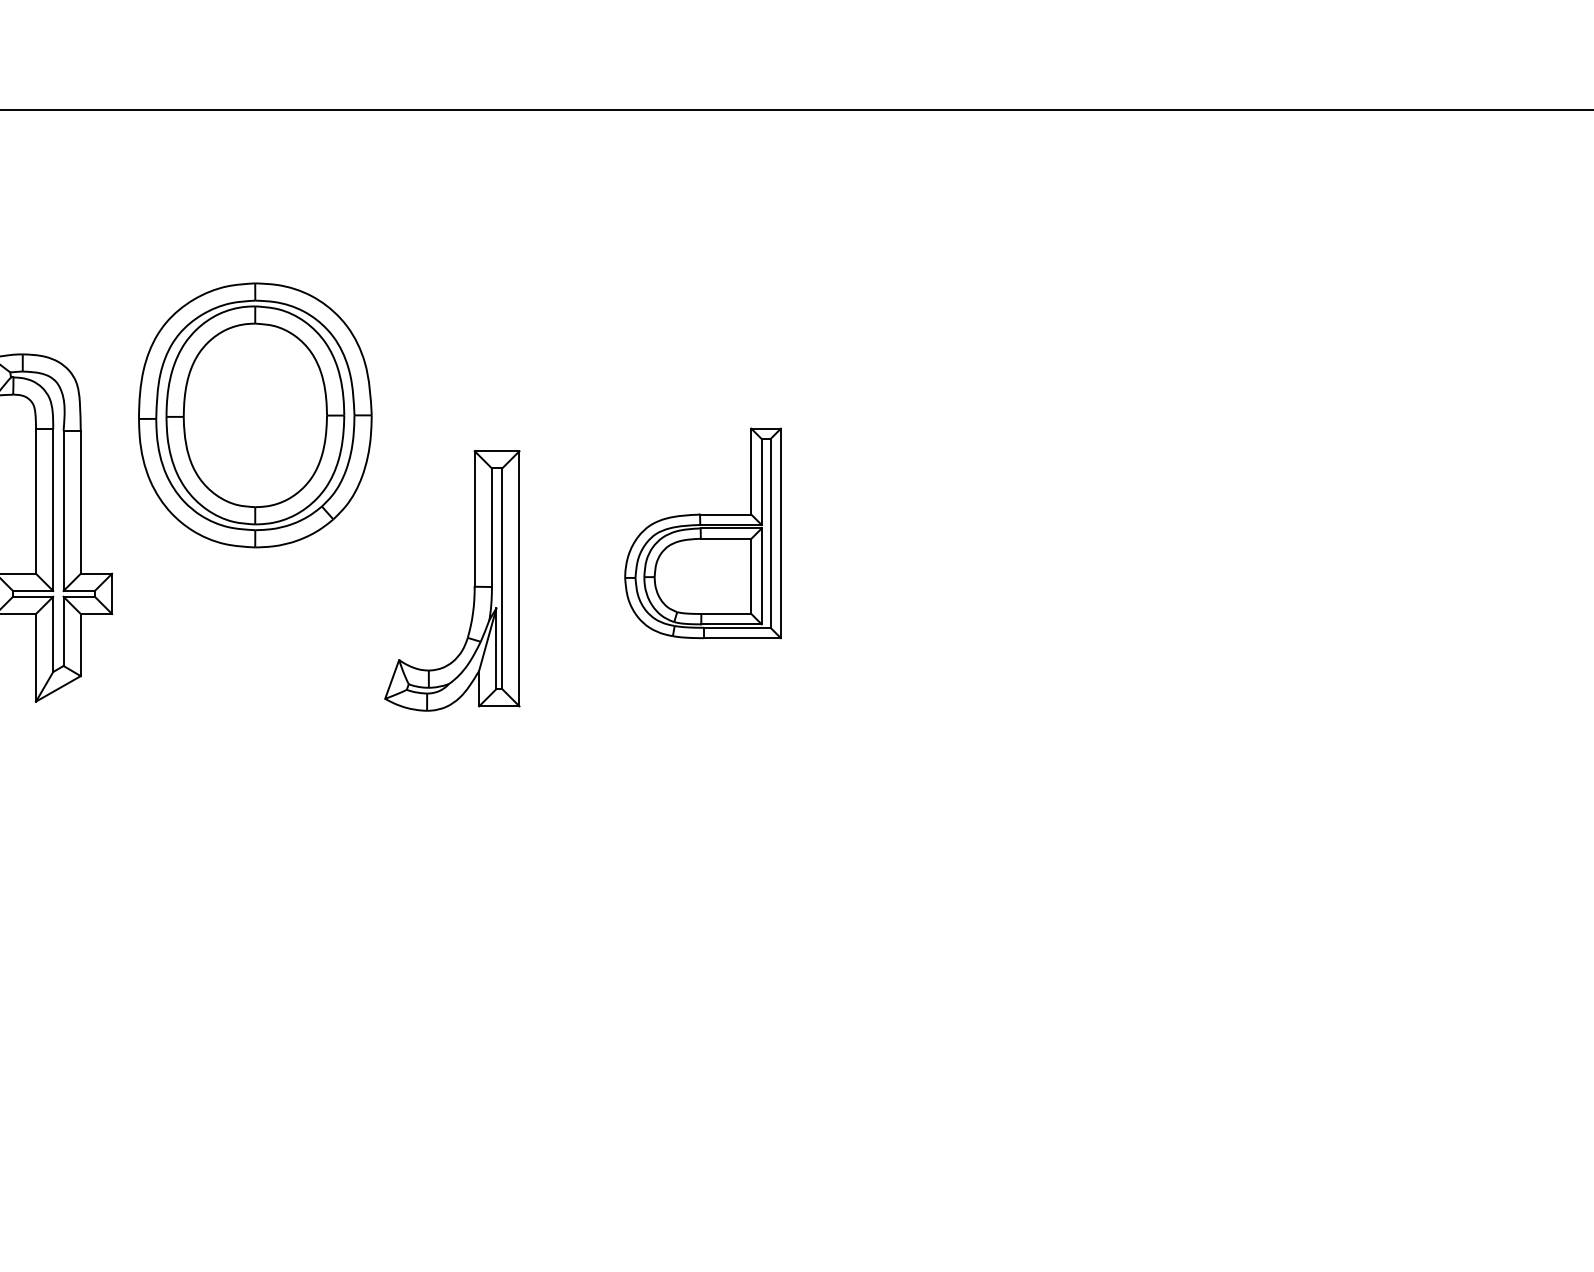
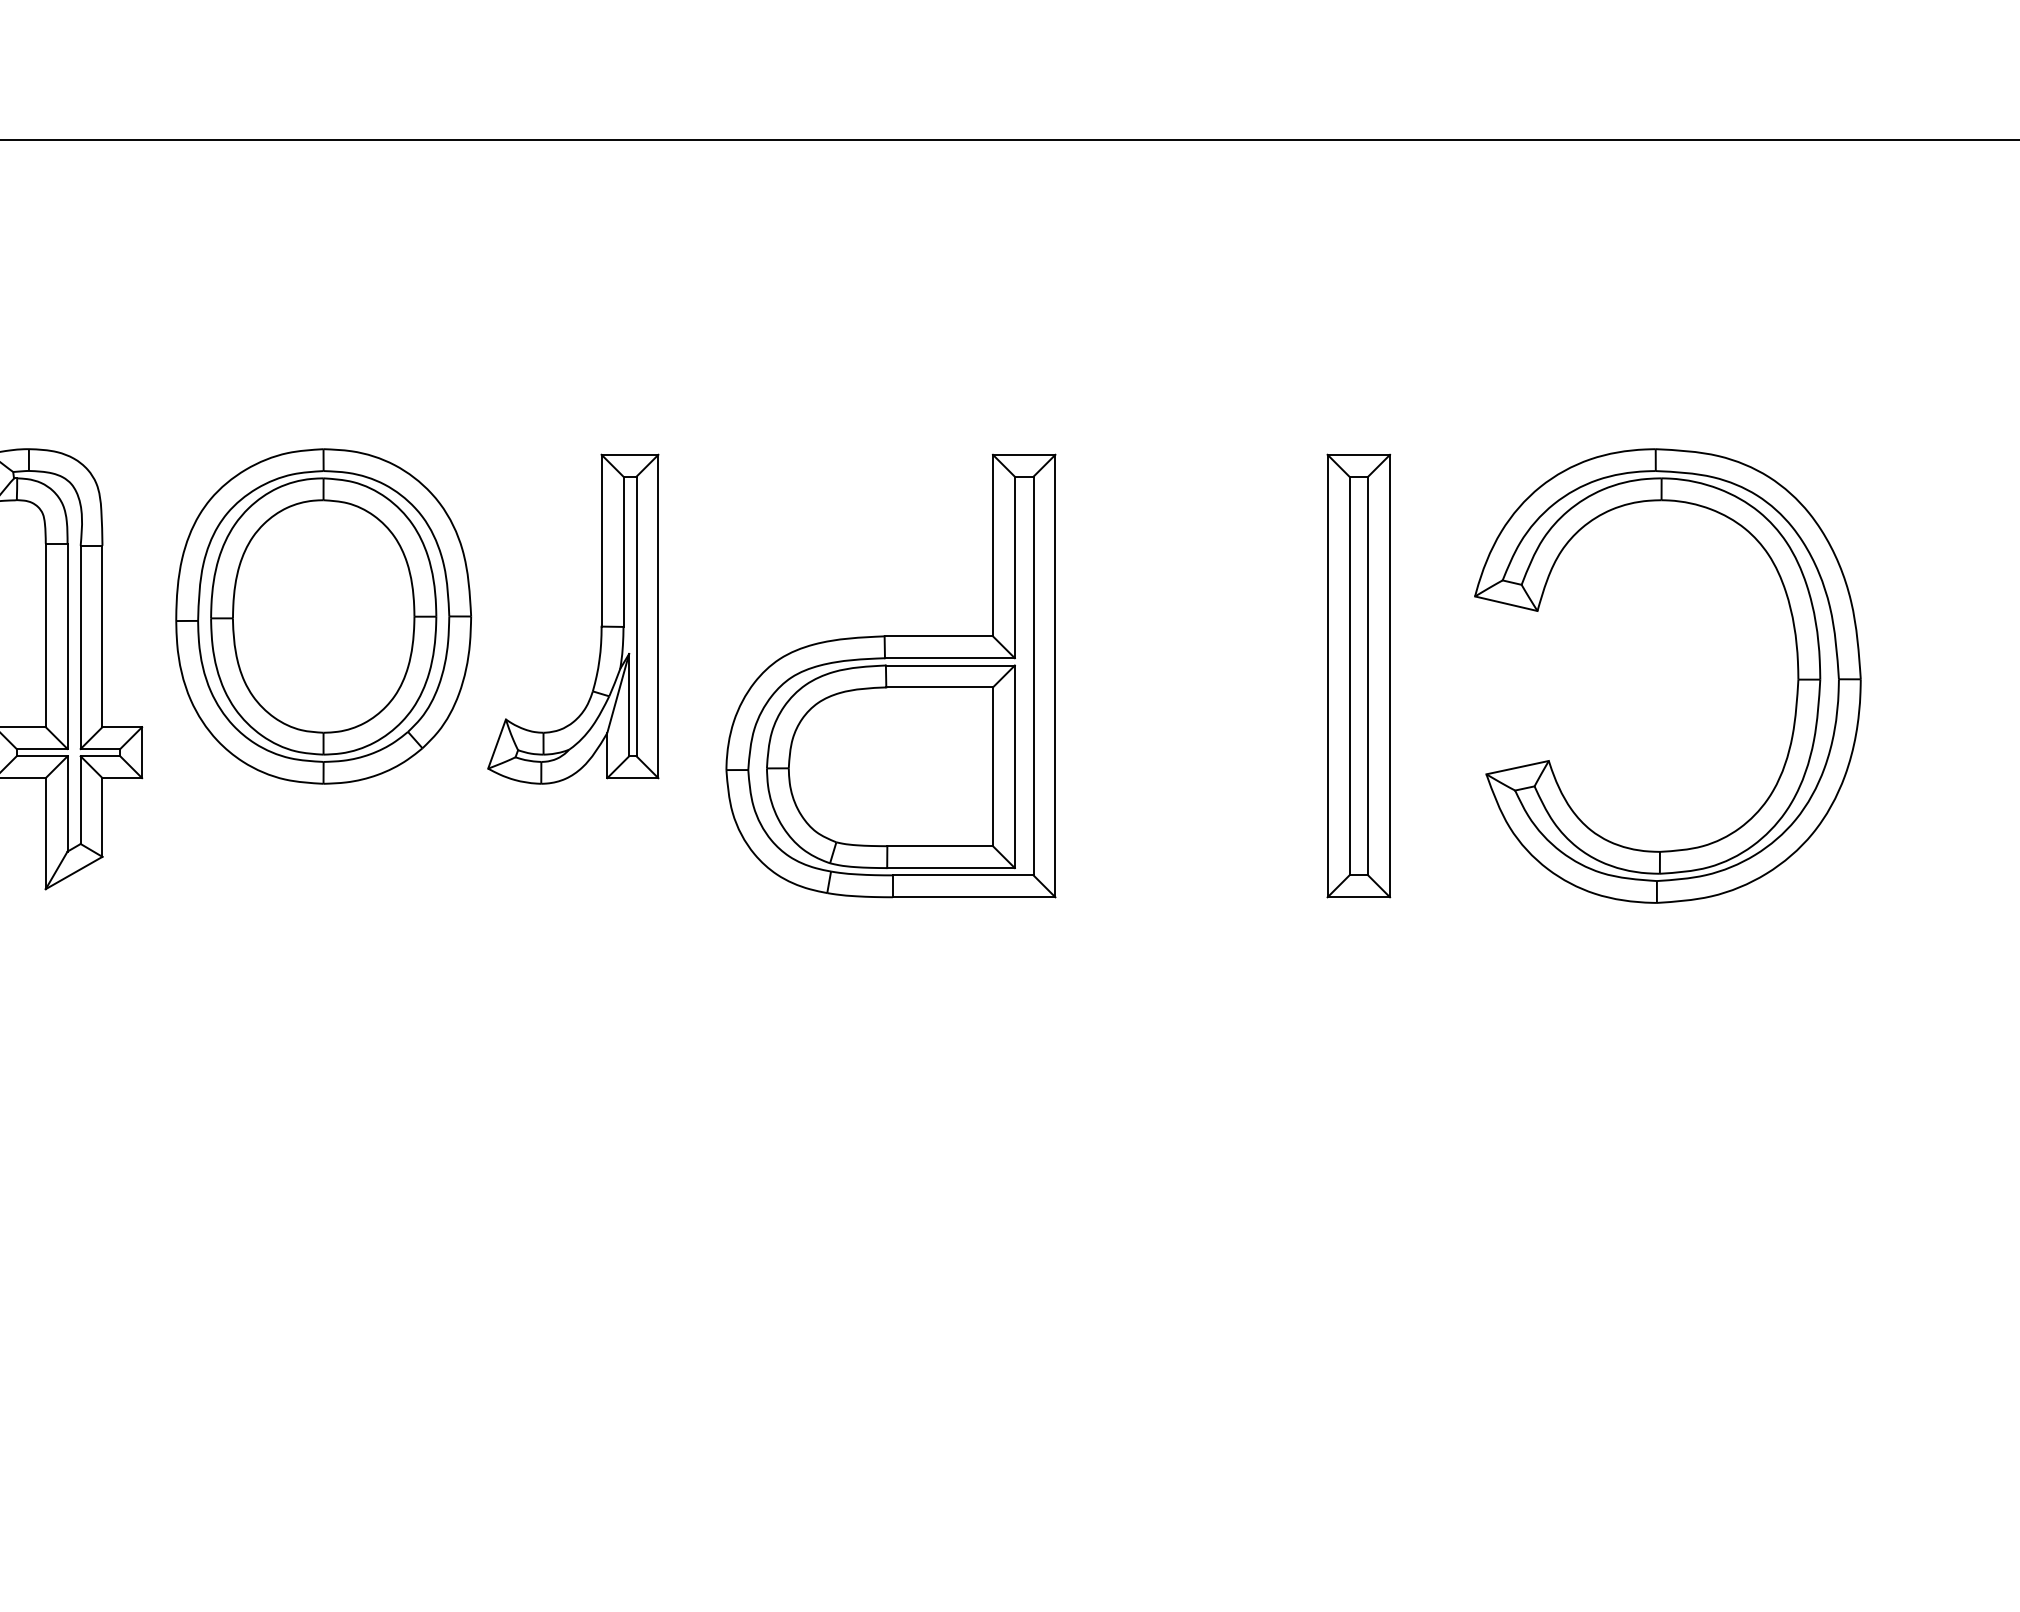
part: (255, 415) -> (323, 616), moved
part: (702, 533) -> (890, 675), size x1.67
part: (1072, 533) -> (1358, 675), added
part: (1417, 544) -> (1796, 689), added
part: (474, 580) -> (601, 618), moved

